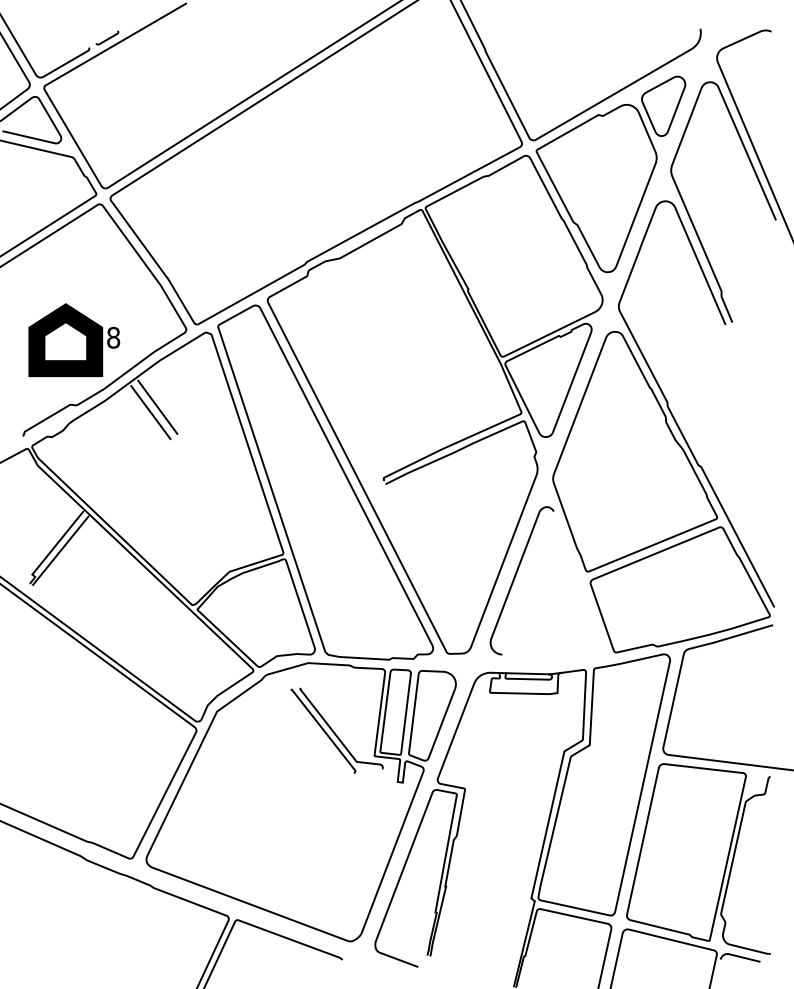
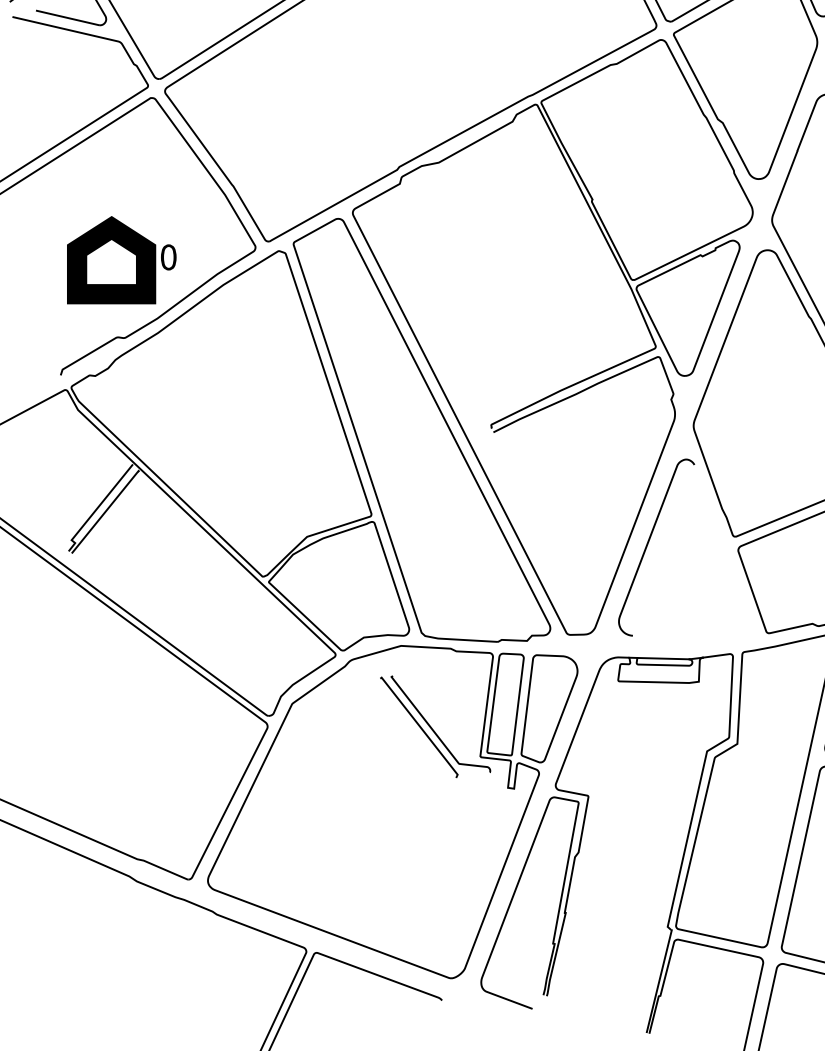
text: (113, 337) -> (168, 257), 8 -> 0
line: (157, 406) -> (221, 339), removed
line: (150, 412) -> (212, 346), removed

